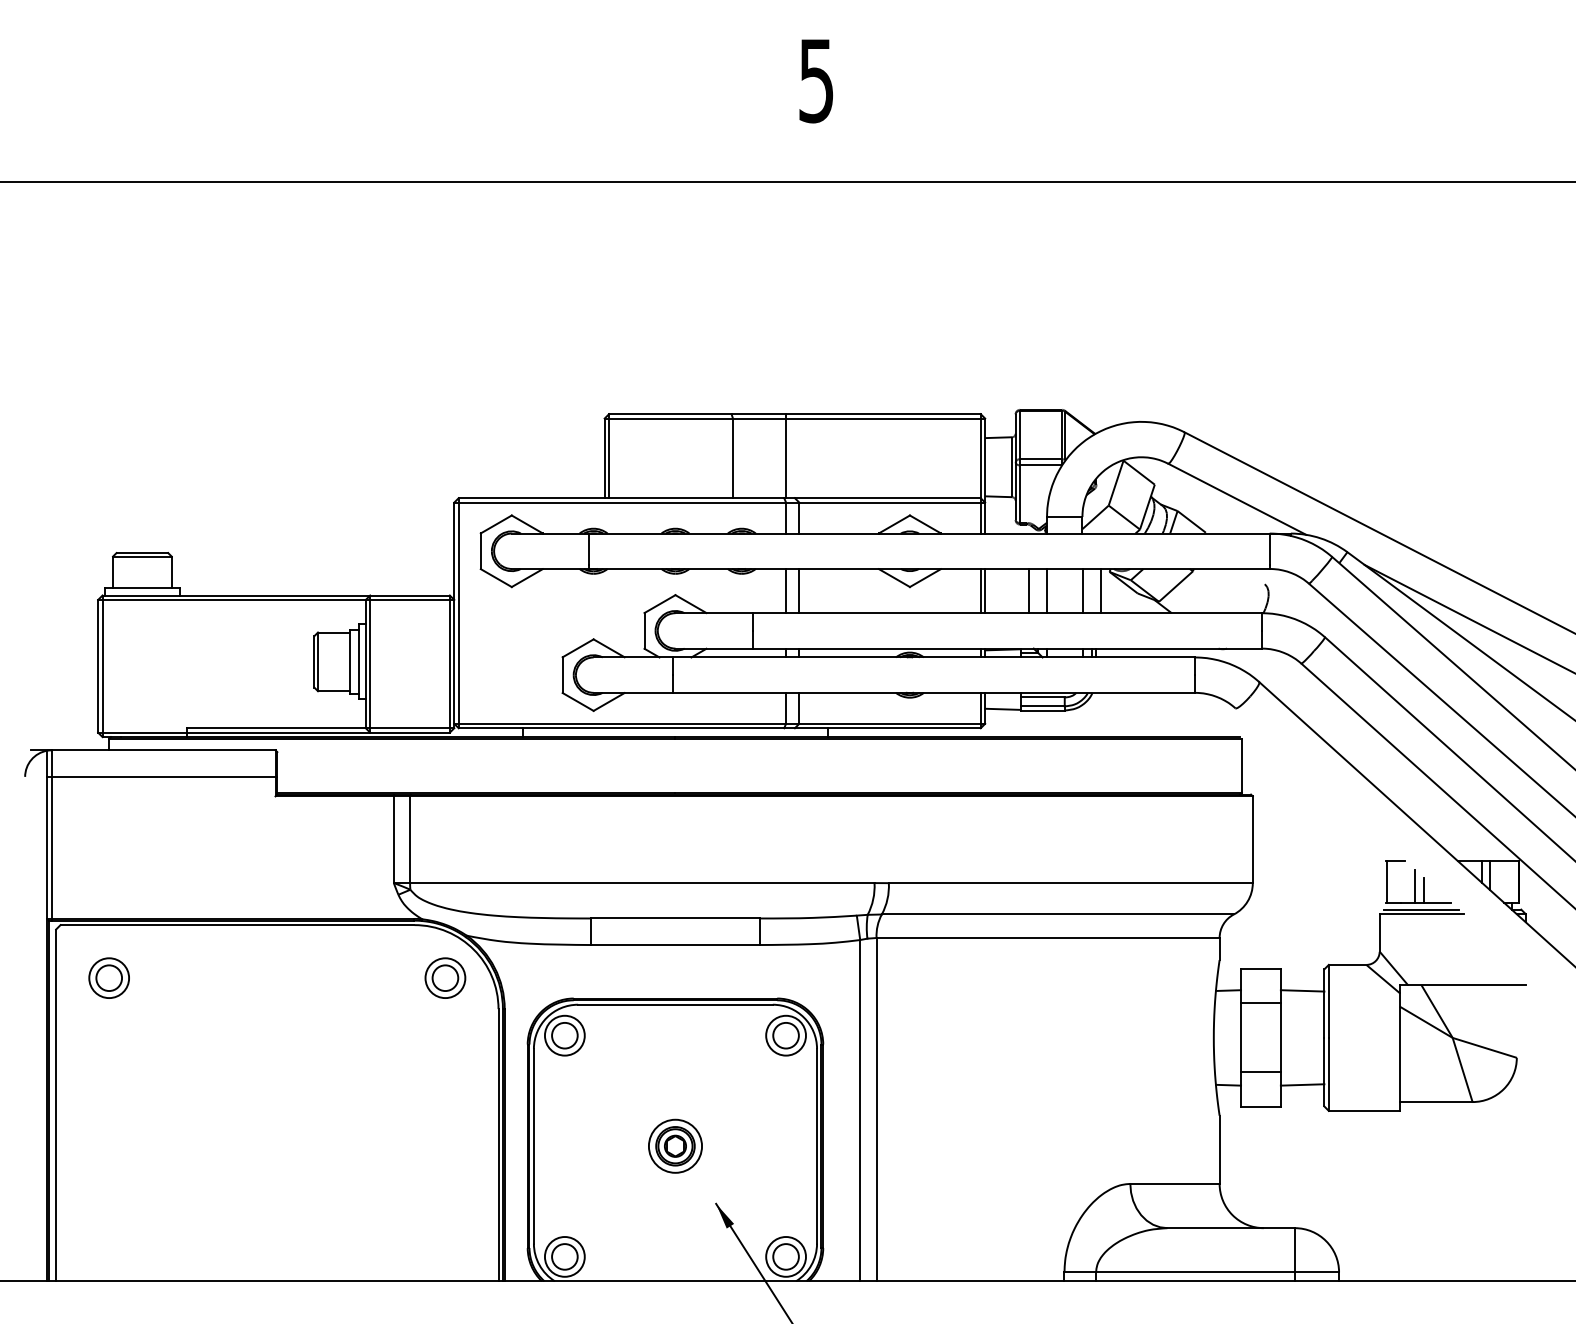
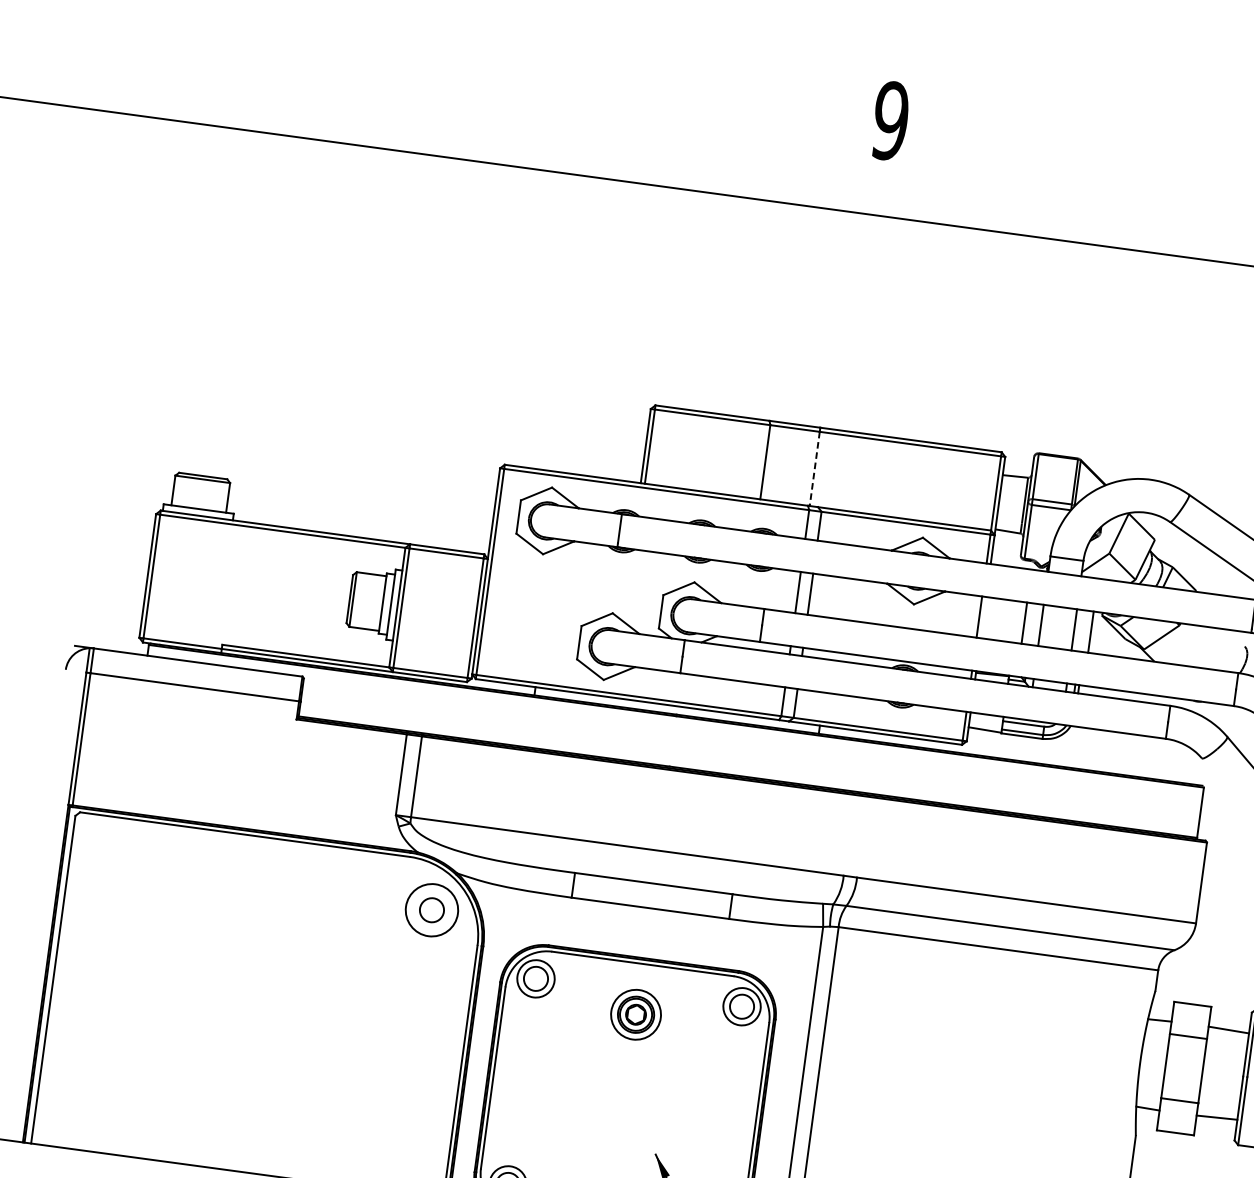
text: (816, 80) -> (890, 120), 5 -> 9
line: (786, 458) -> (815, 469), solid -> dashed
line: (985, 590) -> (983, 617), removed
part: (108, 977) -> (118, 867), removed
circle: (445, 978) -> (432, 910), size x1.4
part: (675, 1145) -> (636, 1014), moved

